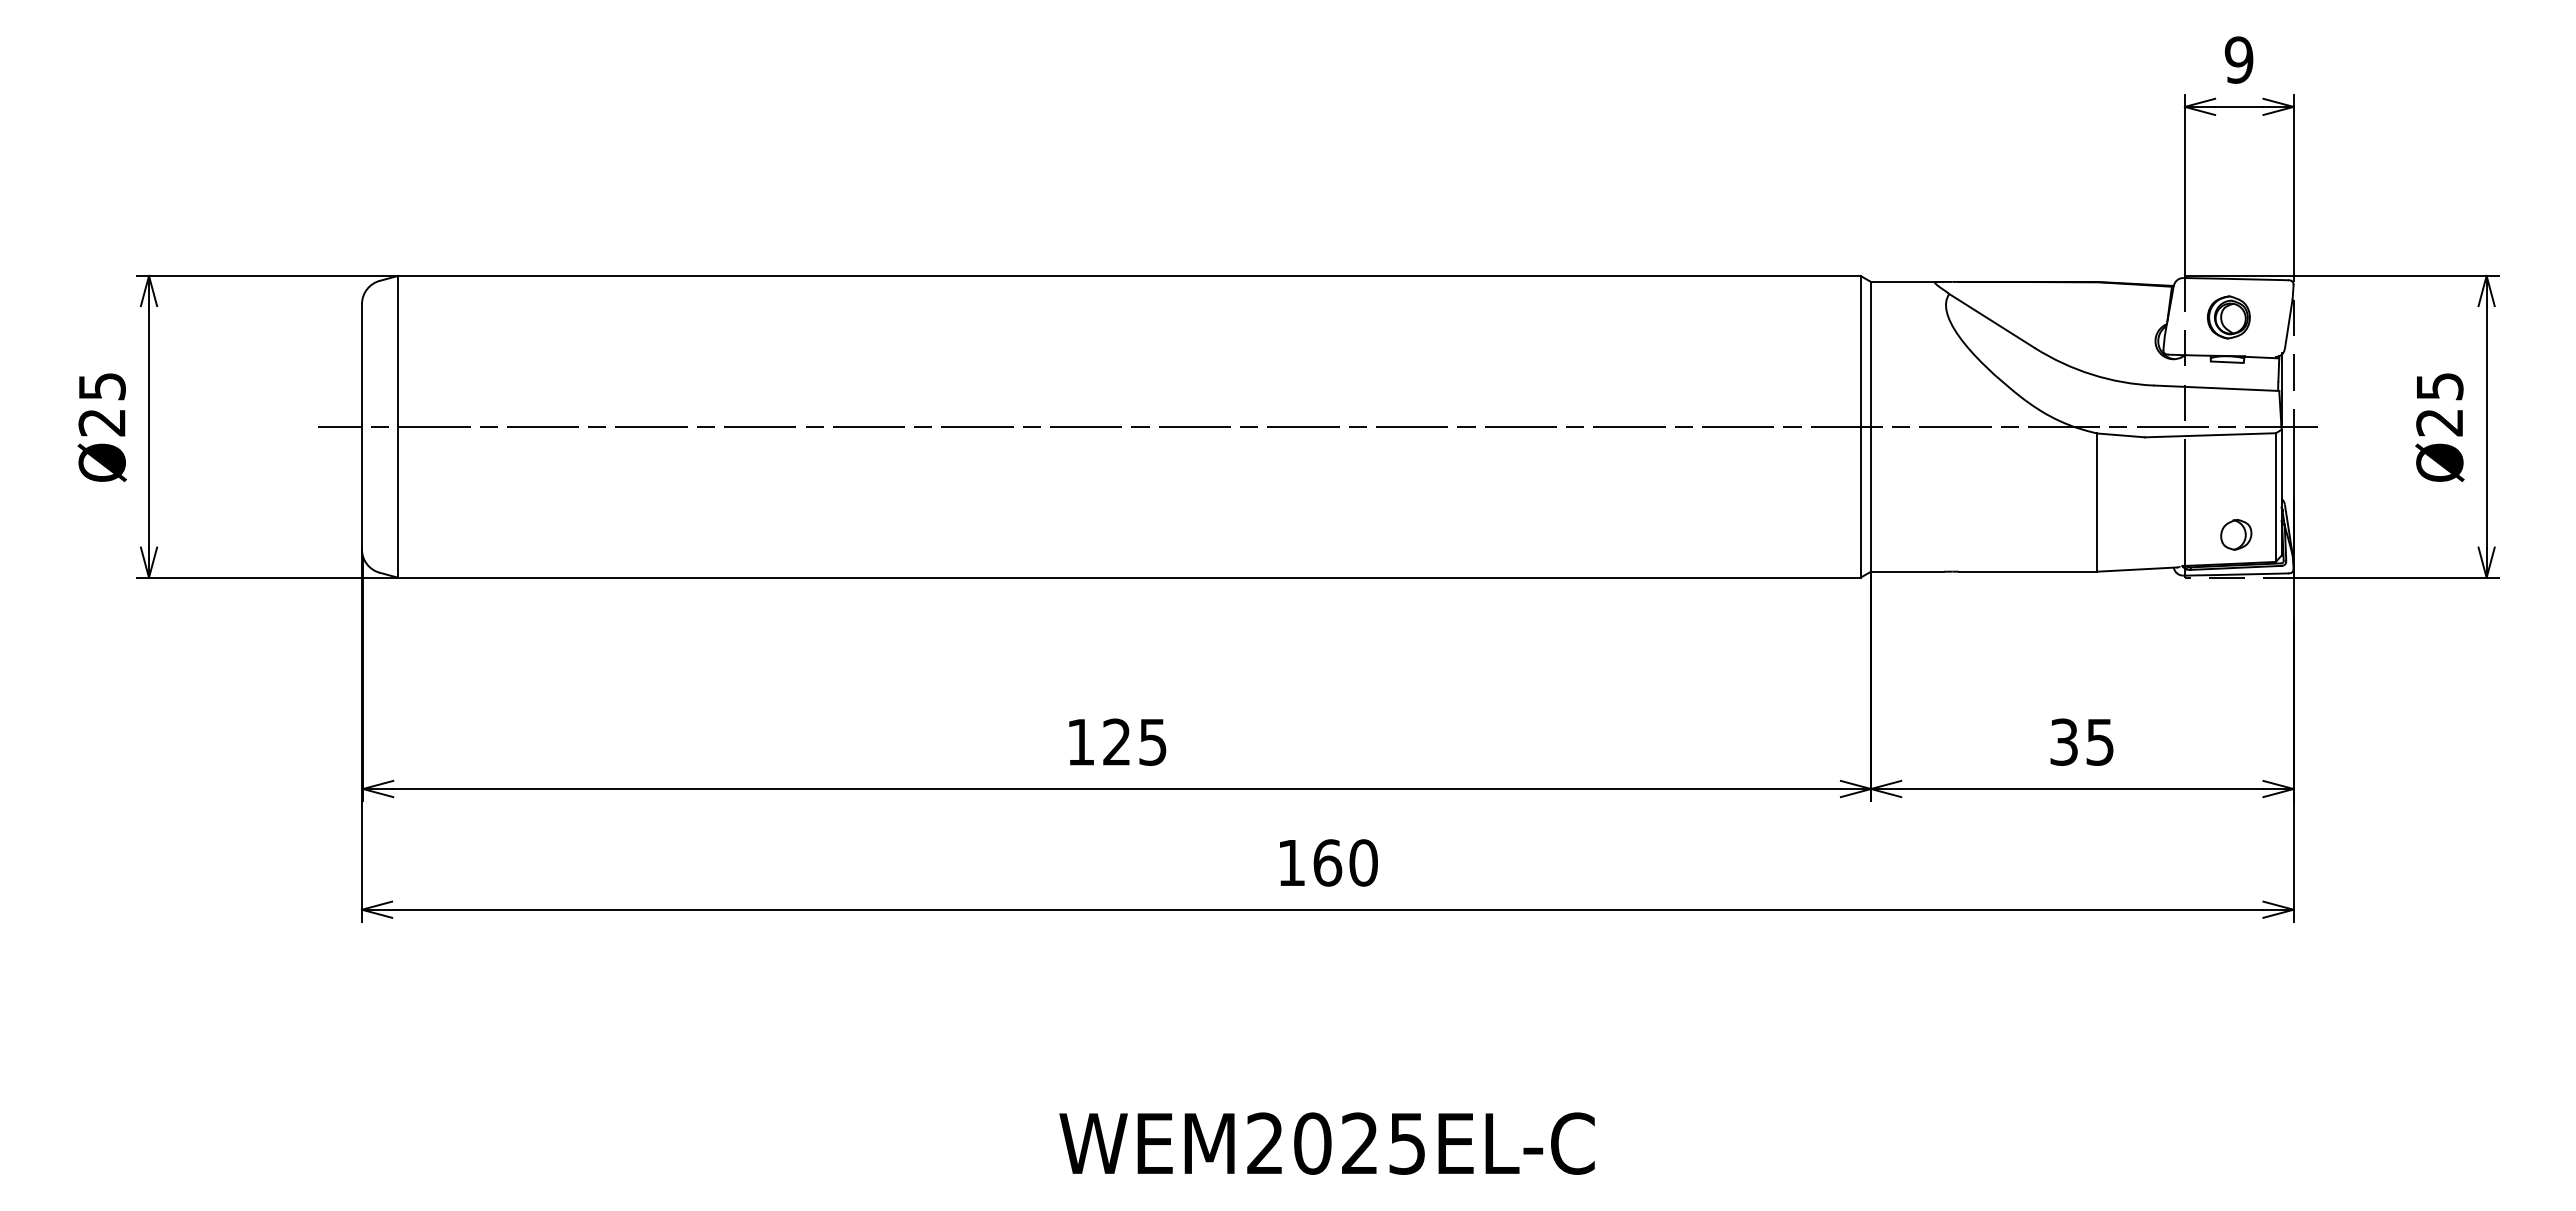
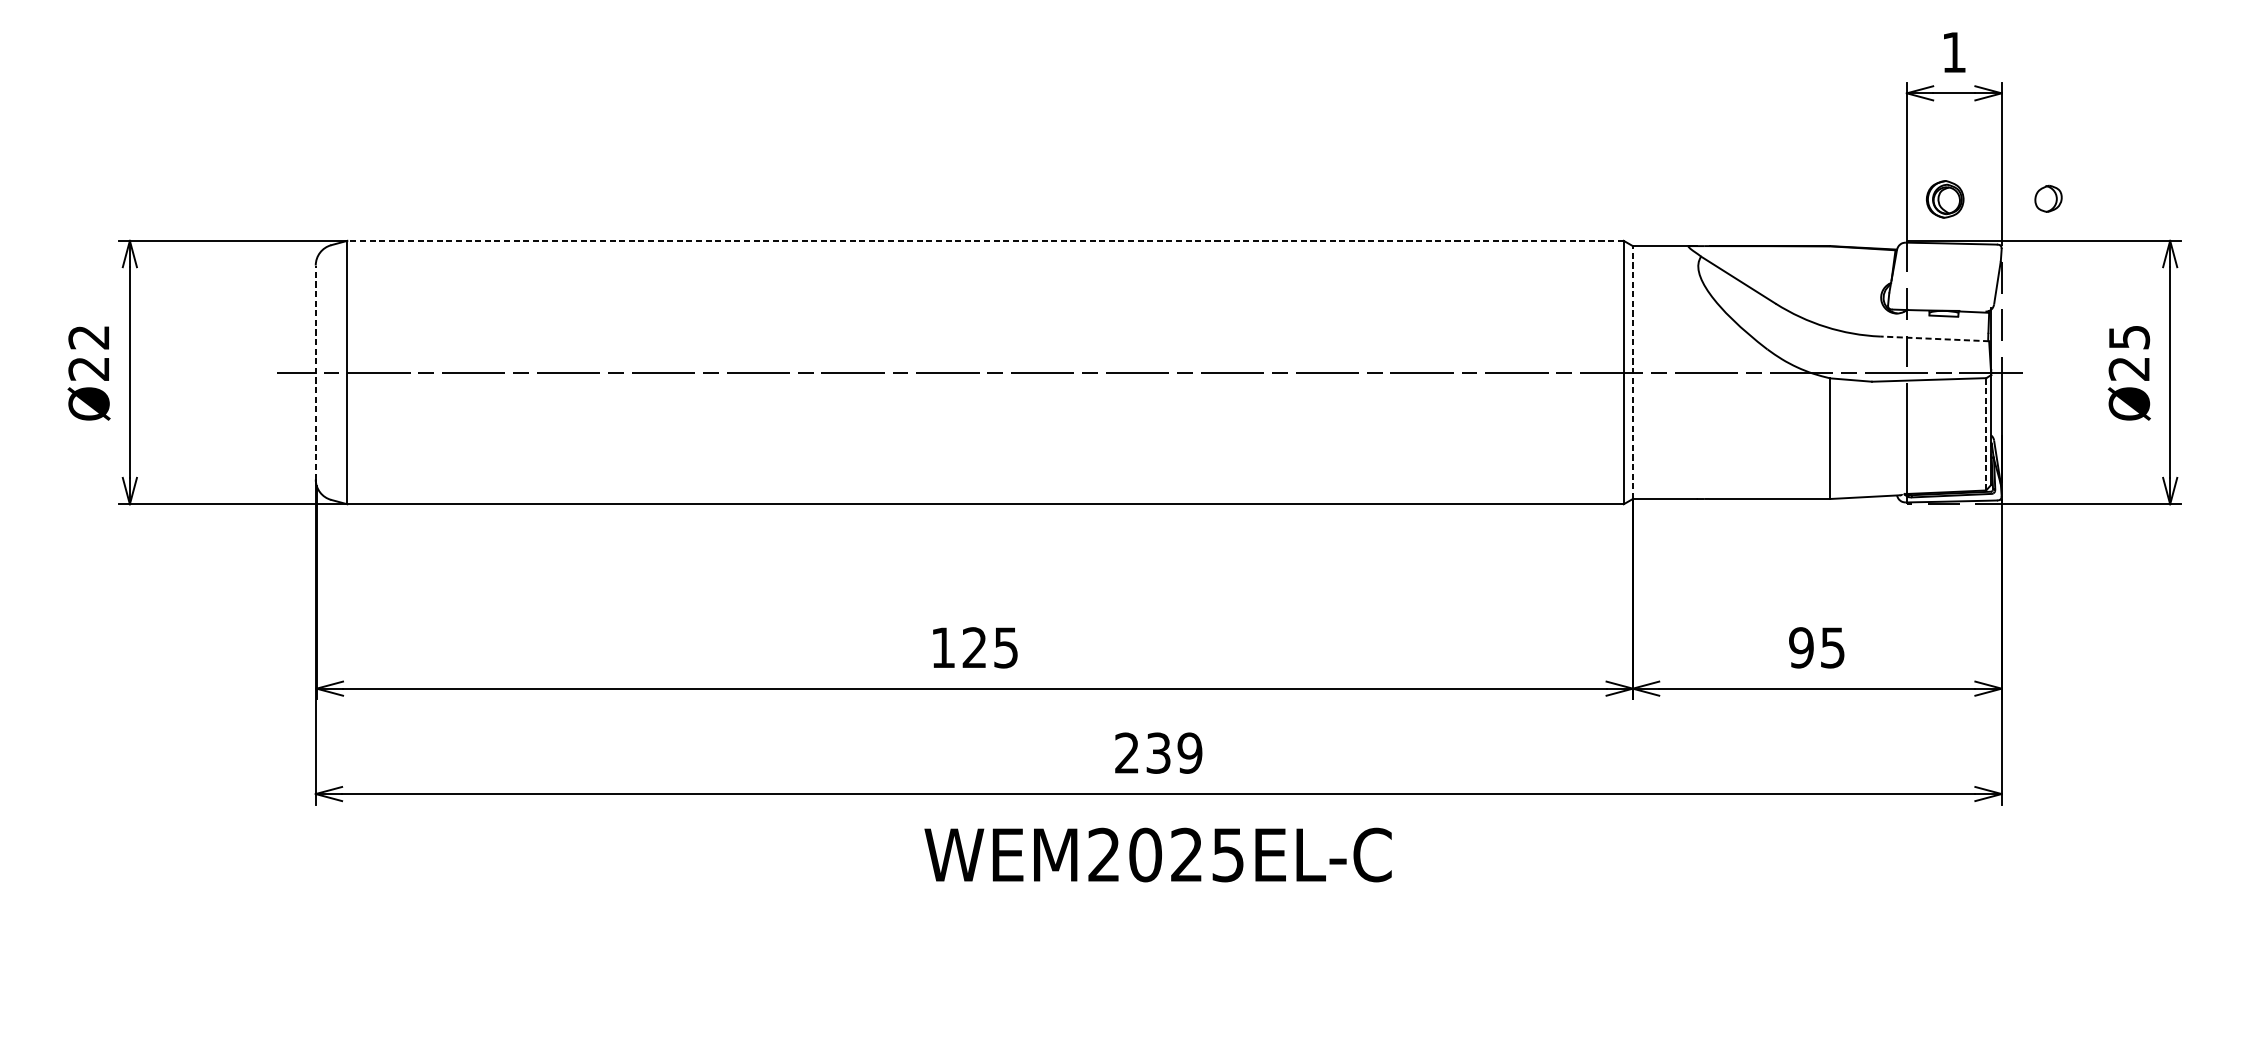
text: (2238, 59) -> (1953, 51), 9 -> 1
line: (1128, 275) -> (984, 240), solid -> dashed
part: (2228, 317) -> (1944, 199), moved
text: (101, 386) -> (88, 337), Ø25 -> Ø22
line: (2216, 388) -> (1934, 339), solid -> dashed
line: (361, 426) -> (315, 372), solid -> dashed
line: (1871, 426) -> (1633, 372), solid -> dashed
line: (2275, 497) -> (1985, 434), solid -> dashed
part: (2236, 534) -> (2048, 198), moved
text: (2064, 741) -> (1801, 647), 35 -> 95
text: (1327, 862) -> (1158, 752), 160 -> 239
text: (1326, 1143) -> (1157, 854), moved

